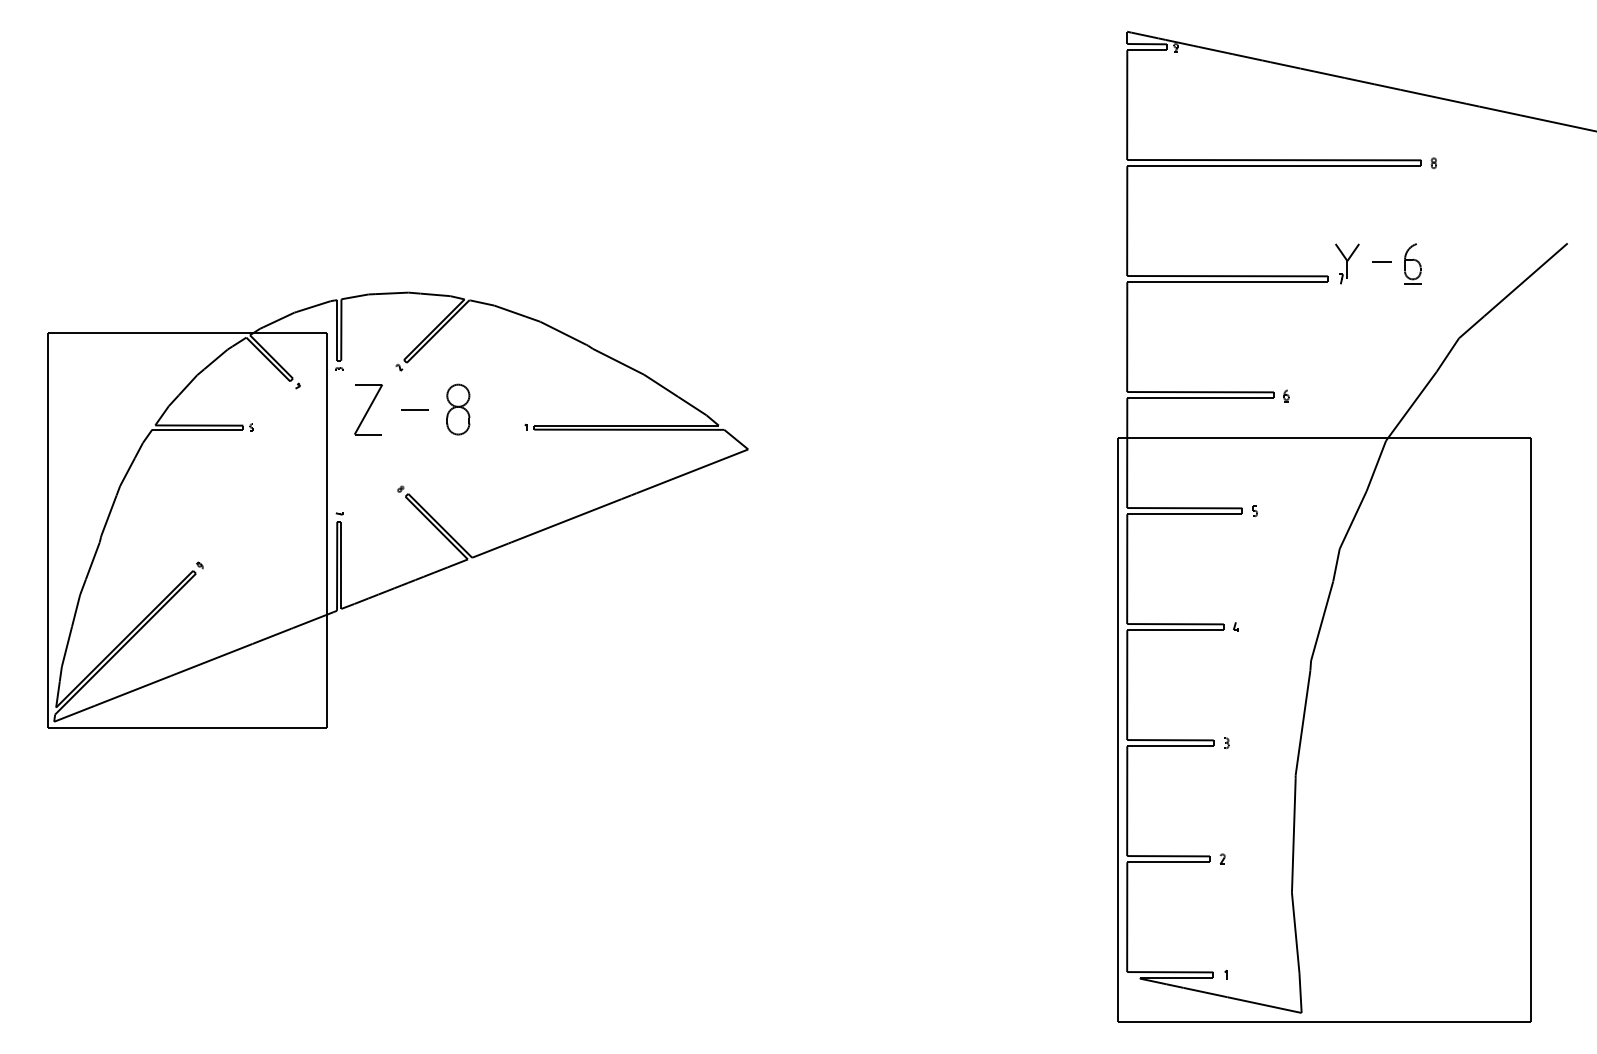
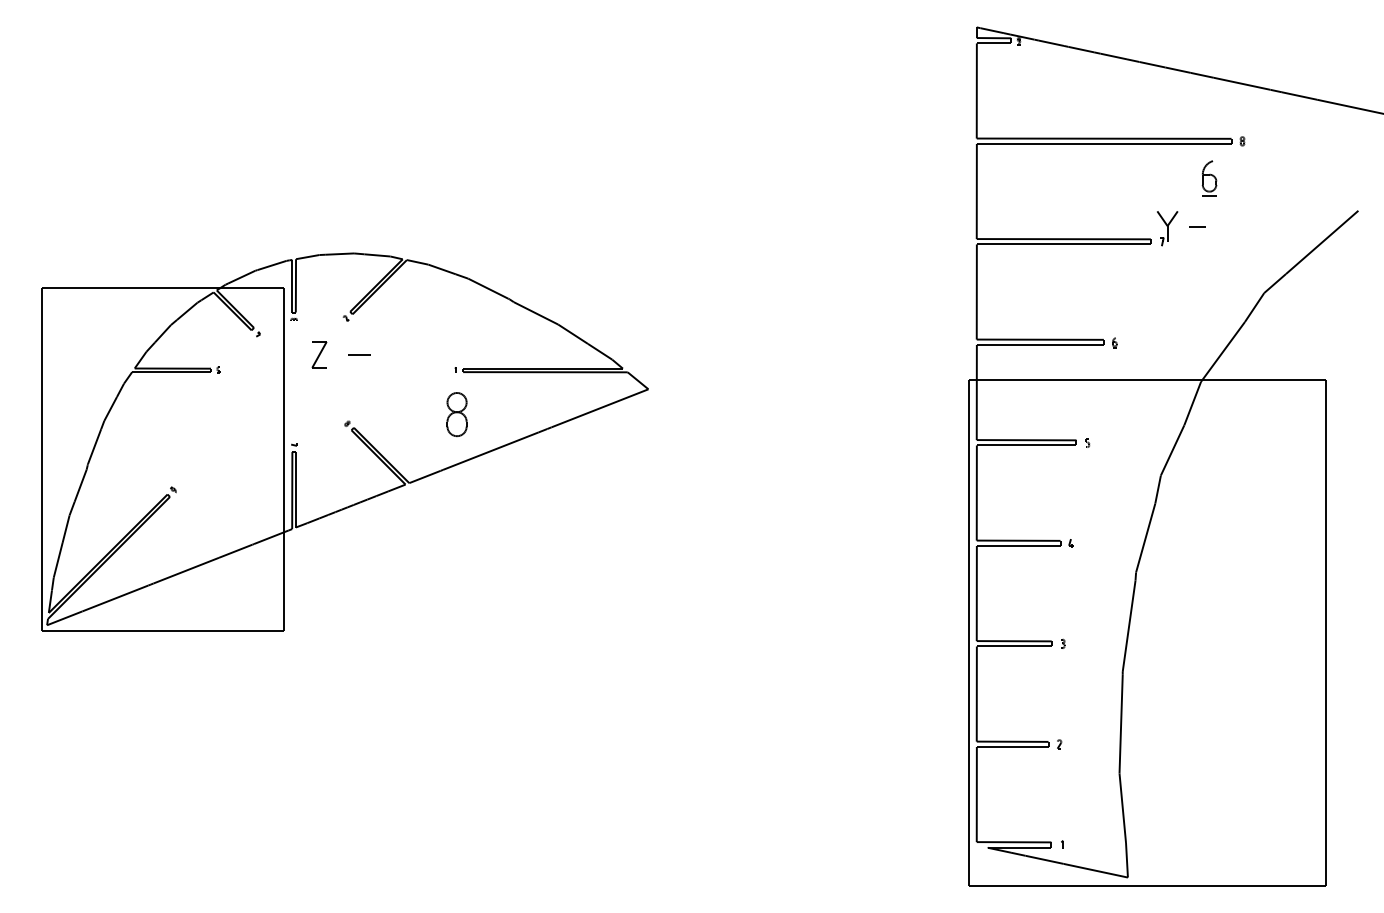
part: (1412, 263) -> (1209, 177), moved
part: (368, 409) -> (319, 354), size x0.6
part: (458, 409) -> (457, 414), moved

